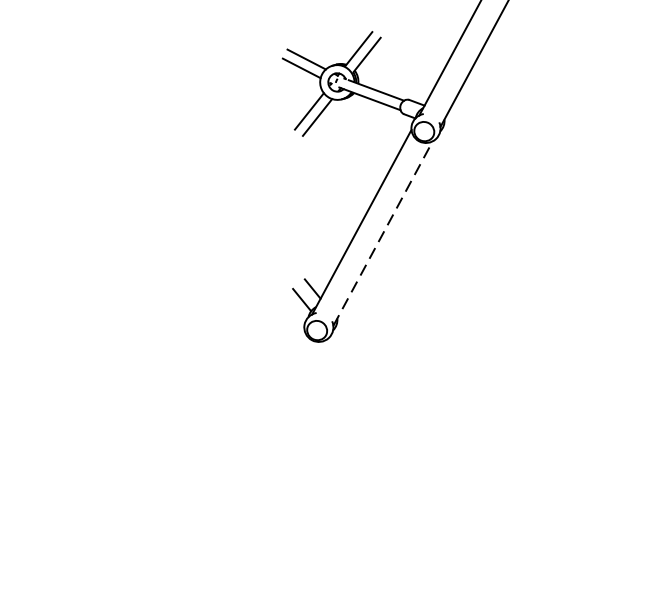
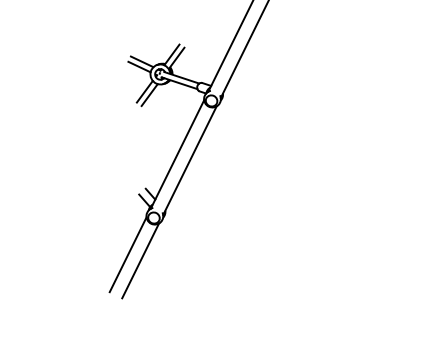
line: (384, 233) -> (190, 160), dashed -> solid
line: (269, 391) -> (127, 254), added
line: (291, 403) -> (140, 260), added

